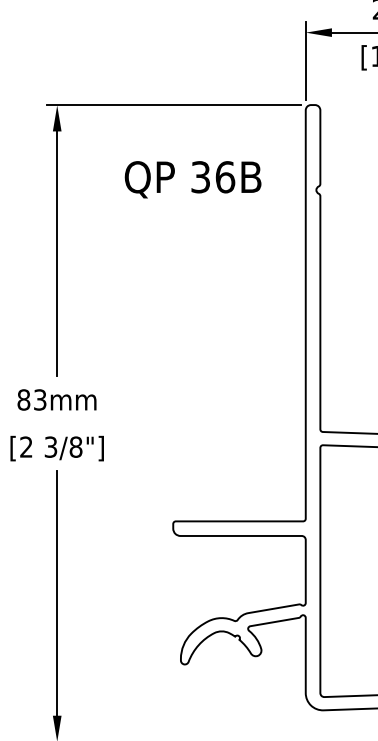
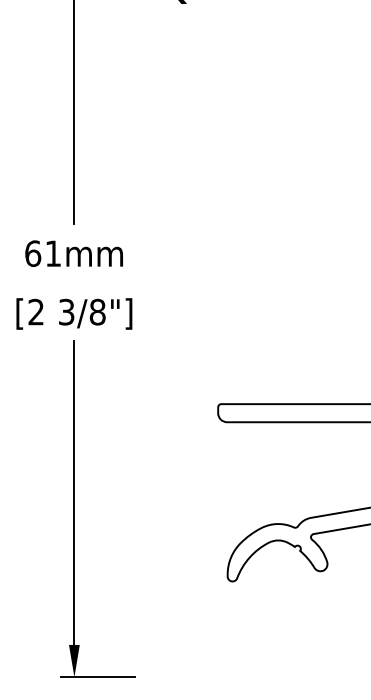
text: (31, 399) -> (42, 253), 83mm -> 61mm

